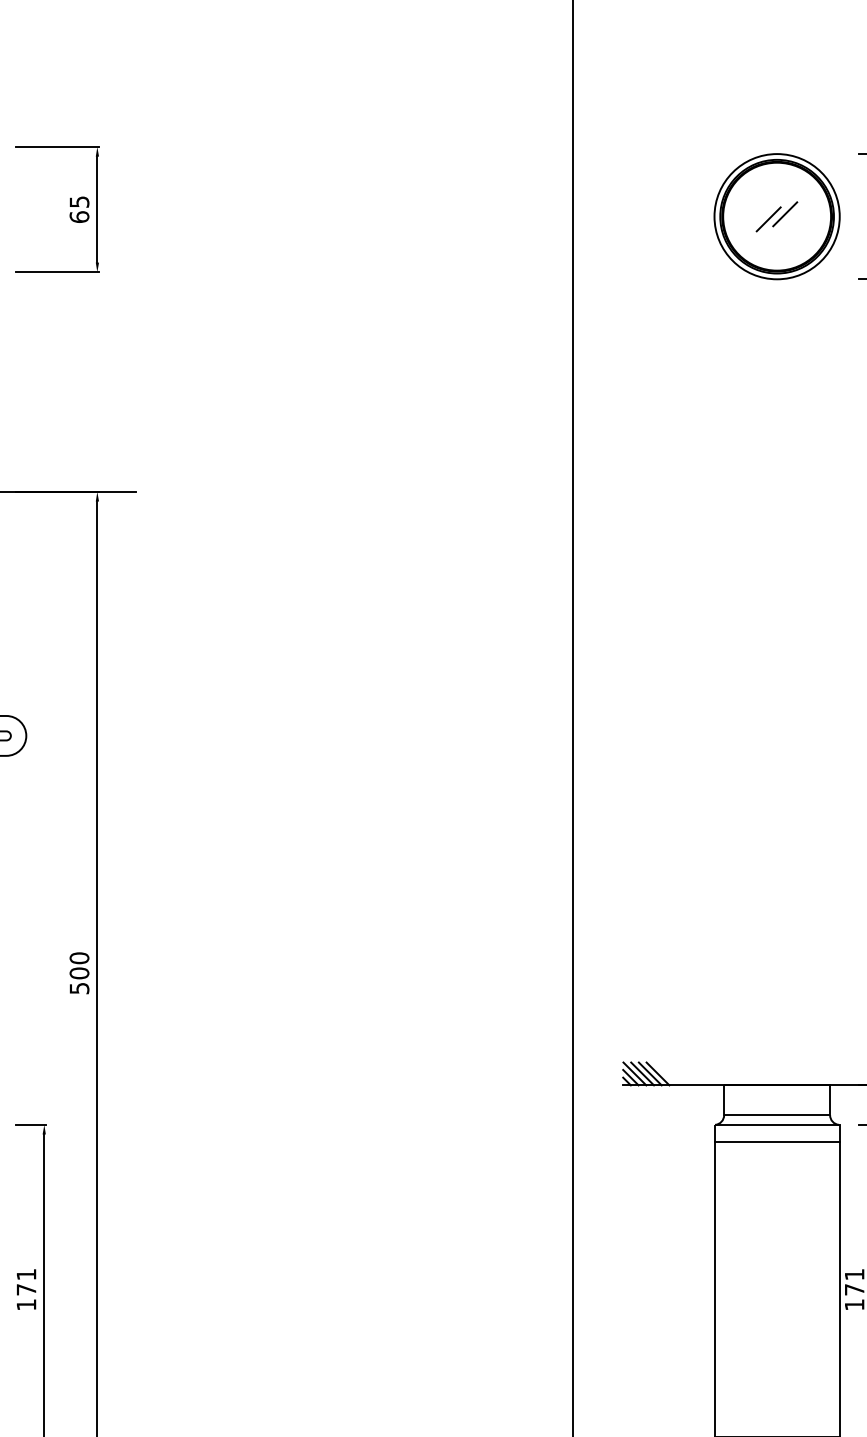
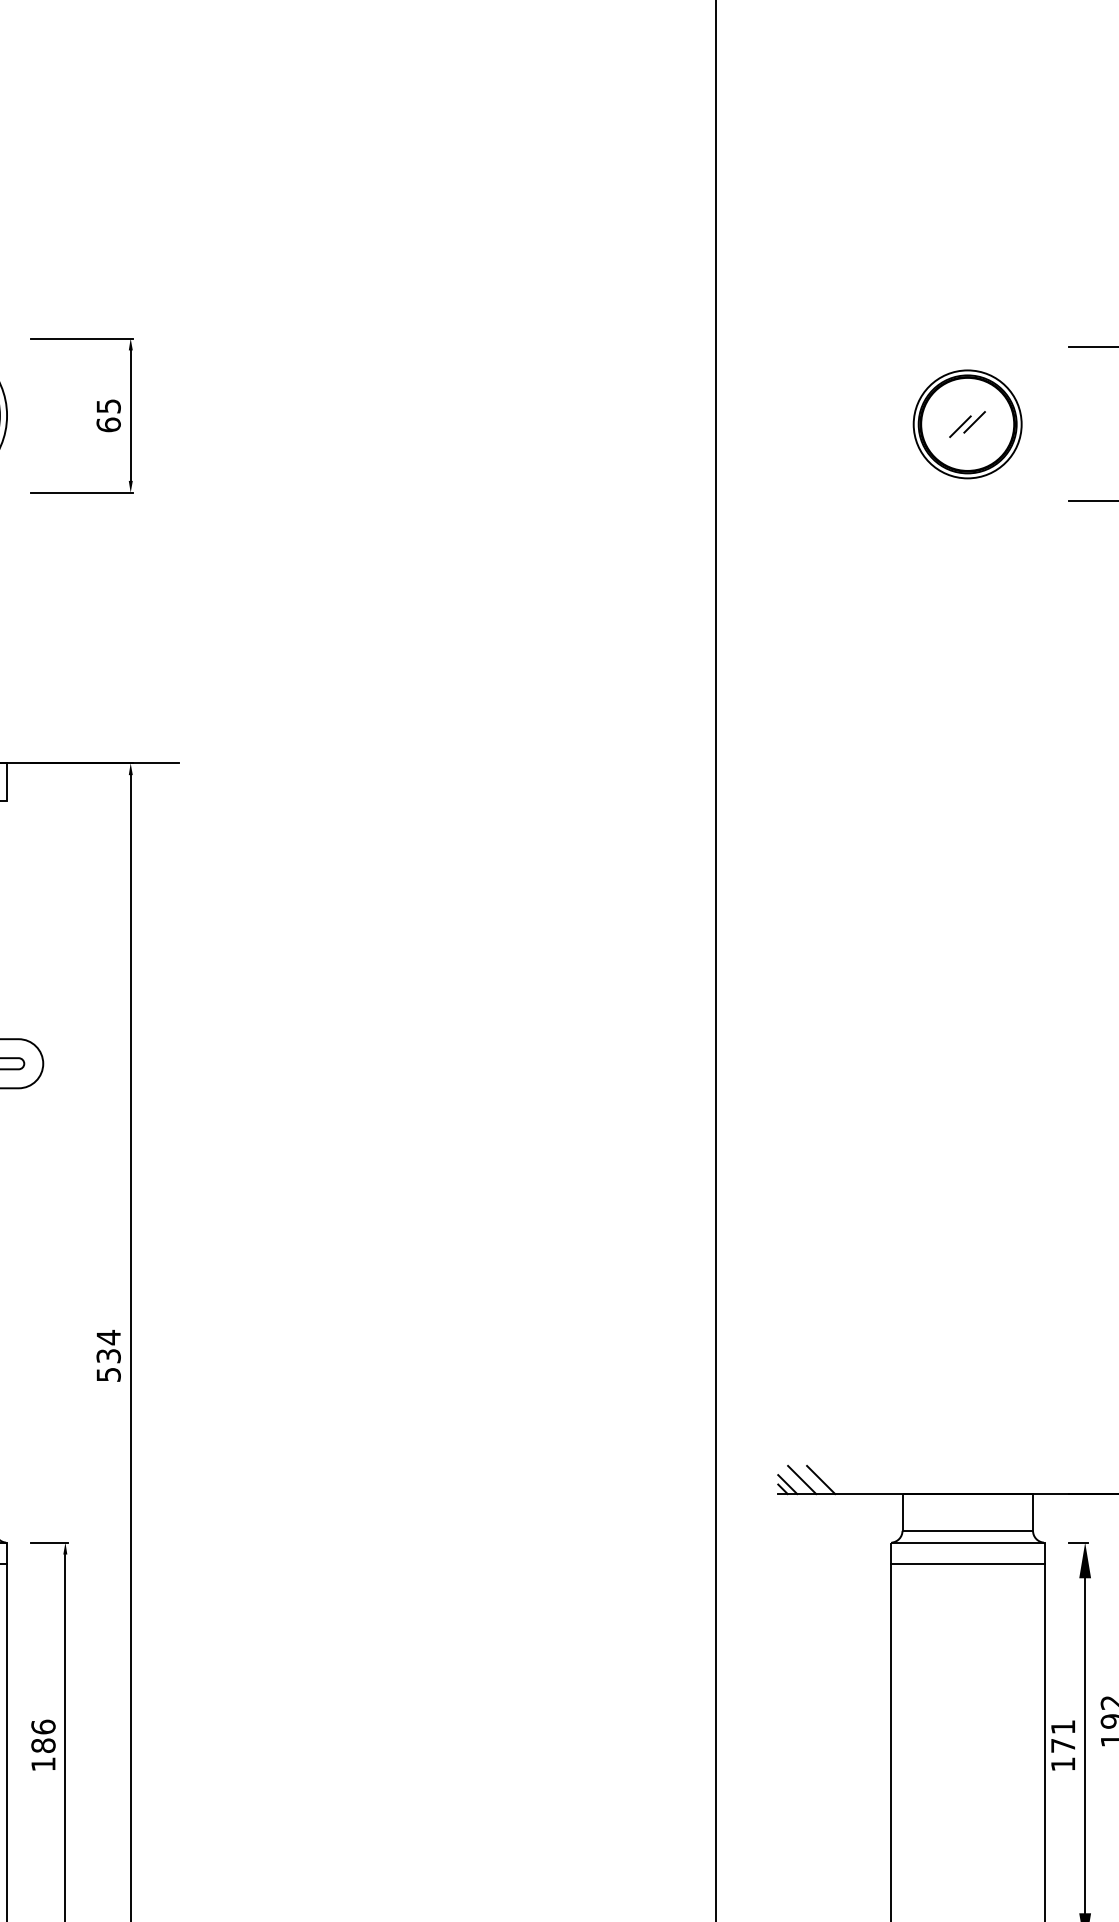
part: (776, 216) -> (967, 424), size x0.7
text: (79, 965) -> (108, 1346), 500 -> 534
line: (634, 1073) -> (792, 1479), removed
line: (650, 1073) -> (811, 1479), removed
text: (26, 1281) -> (43, 1735), 171 -> 186

